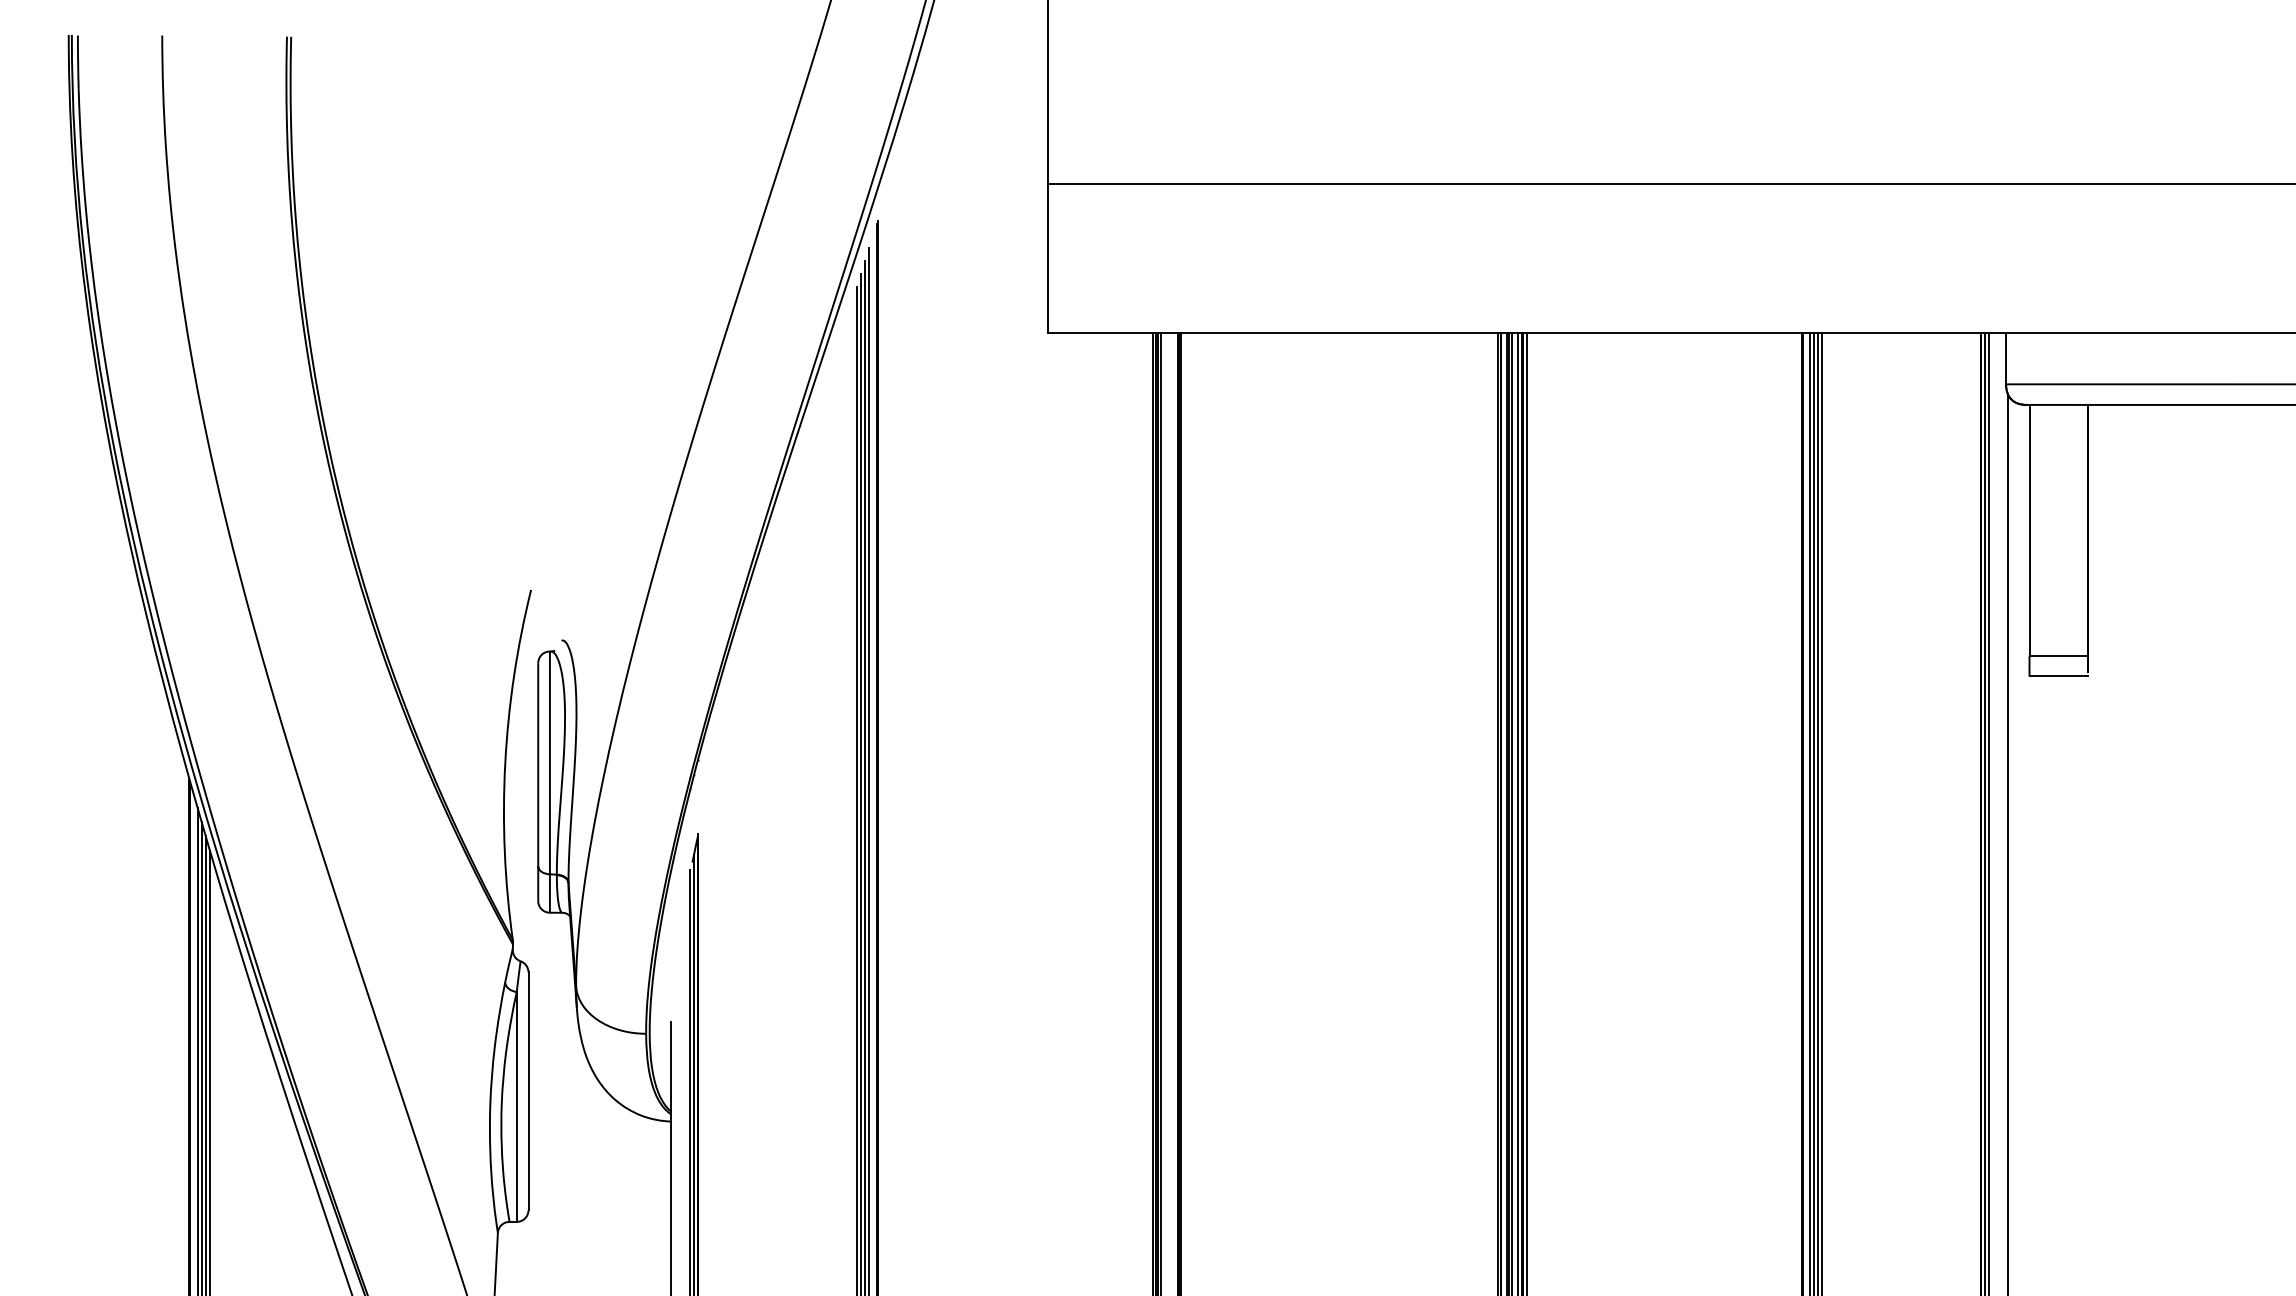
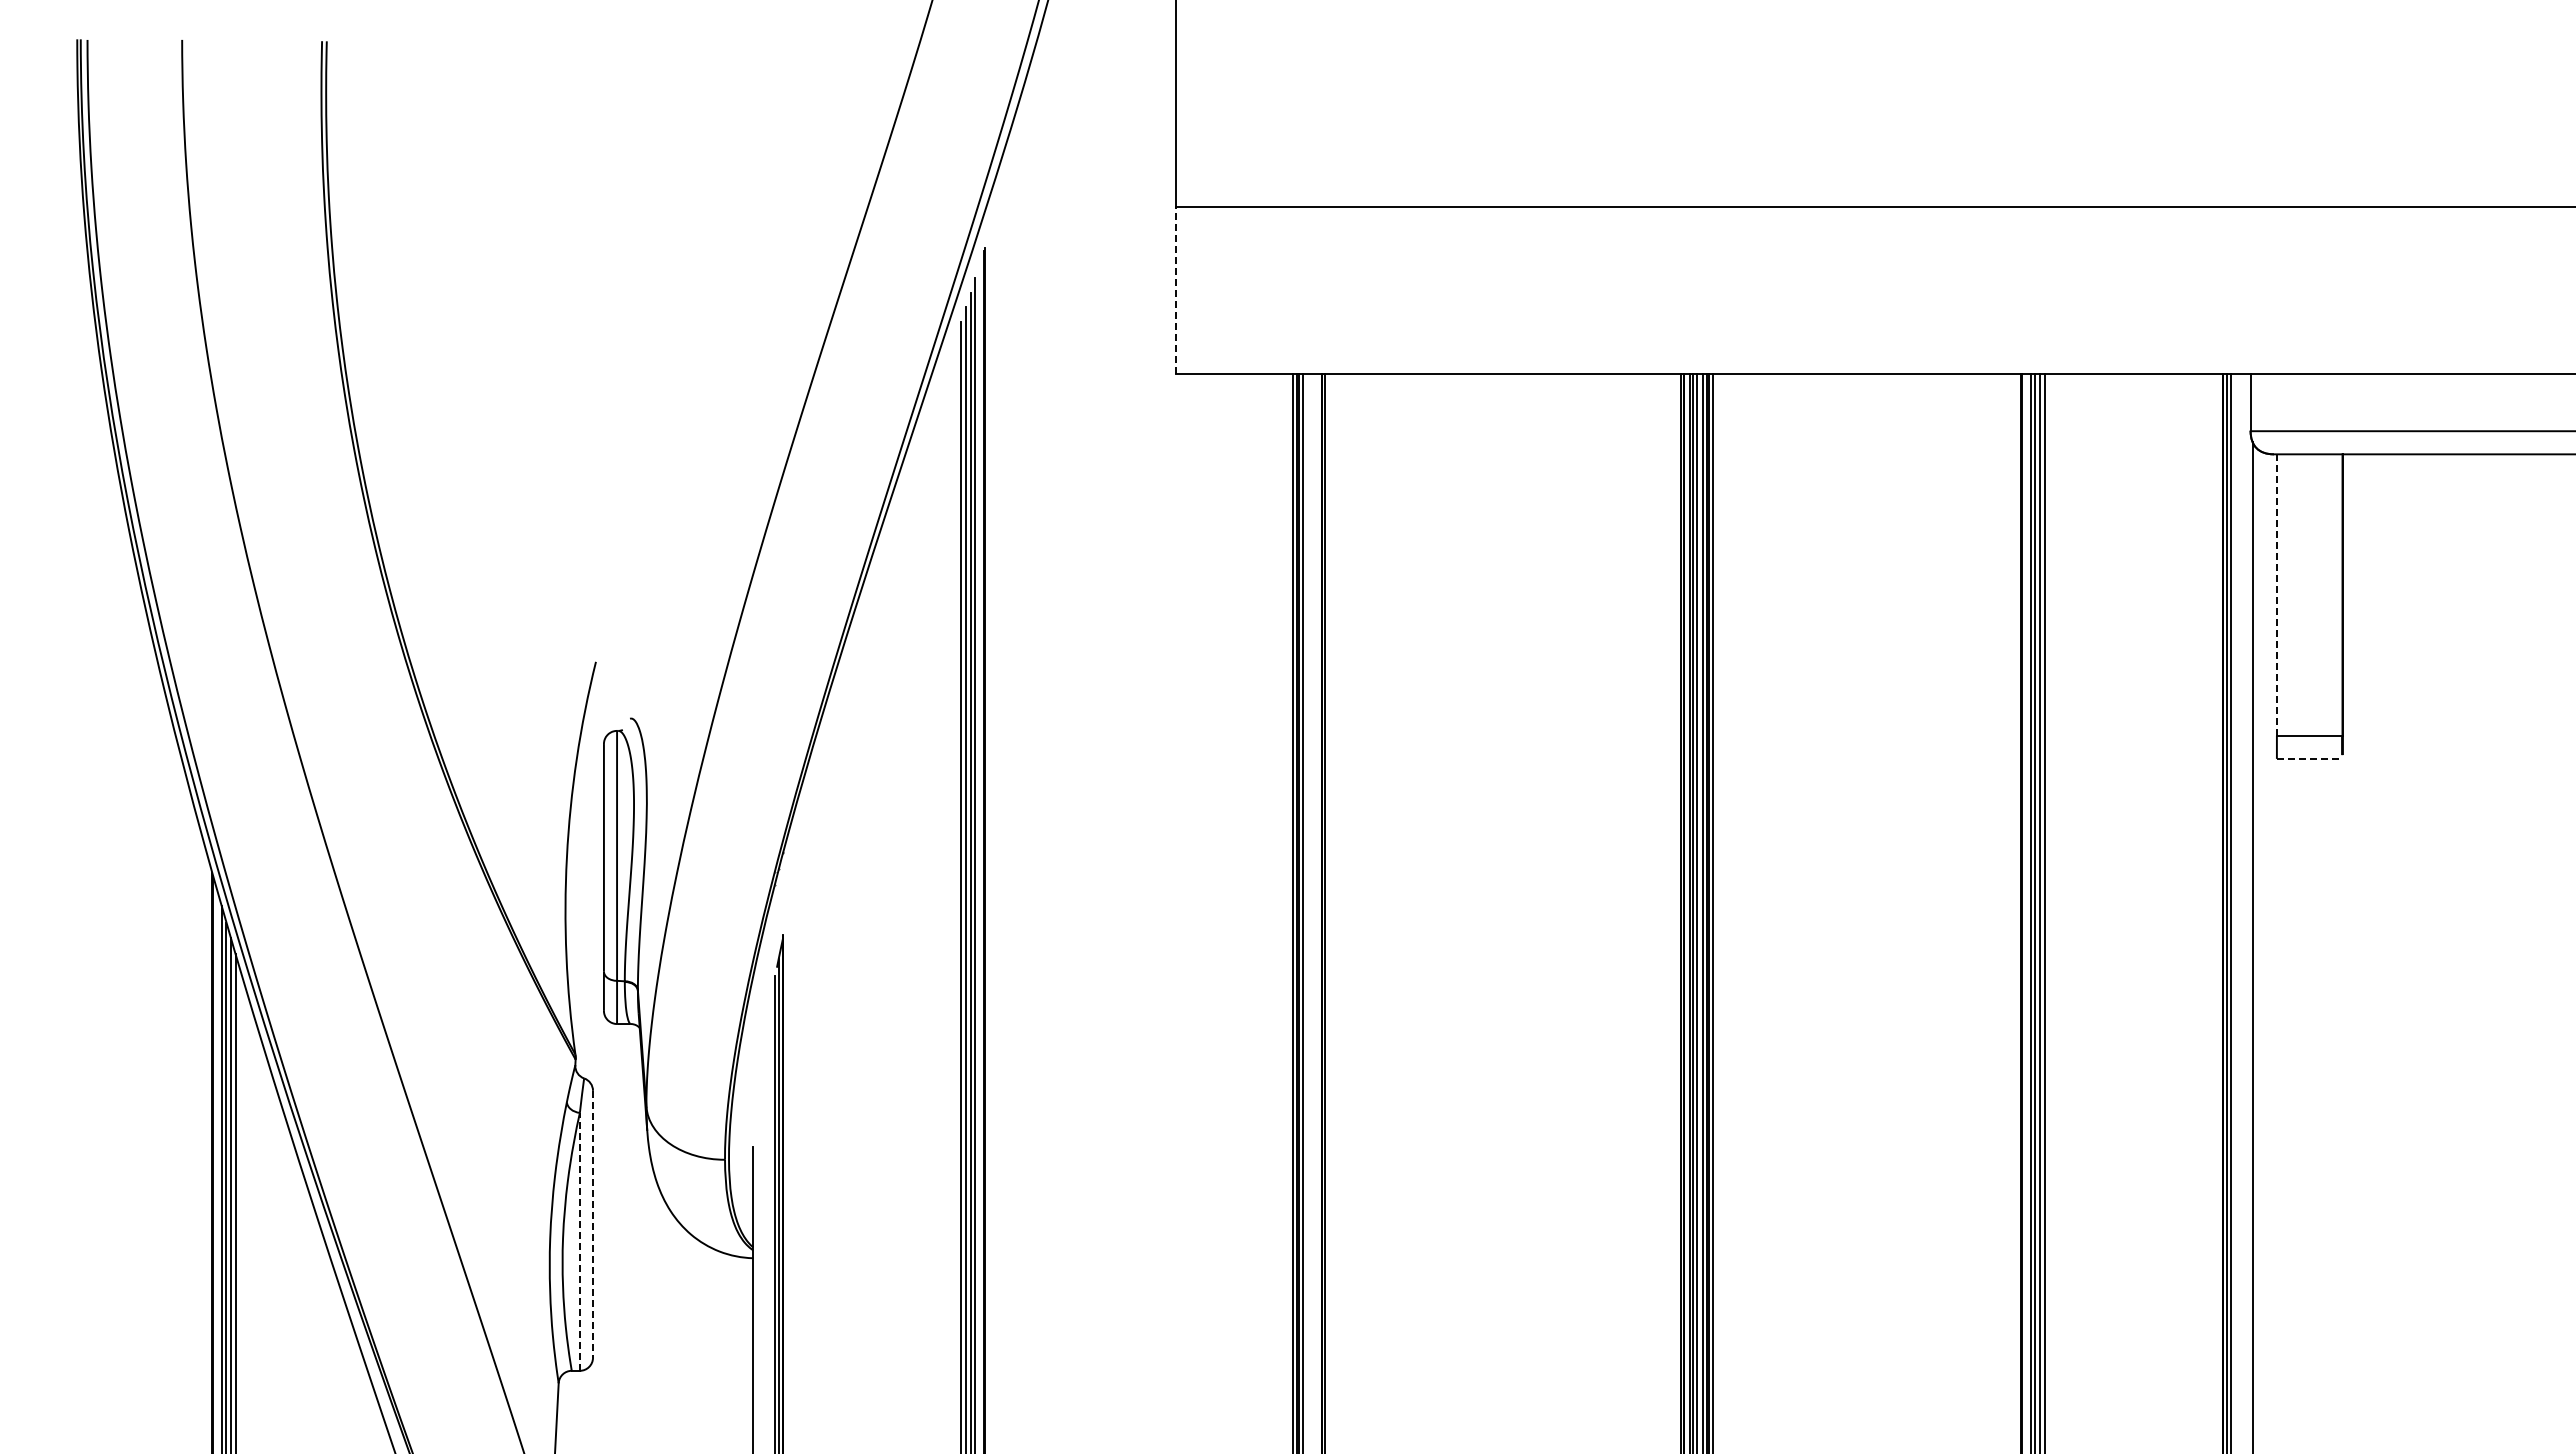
line: (1048, 258) -> (1176, 290), solid -> dashed
line: (2029, 530) -> (2276, 595), solid -> dashed
line: (2058, 676) -> (2309, 758), solid -> dashed
line: (528, 1091) -> (593, 1224), solid -> dashed
line: (516, 1106) -> (579, 1241), solid -> dashed

